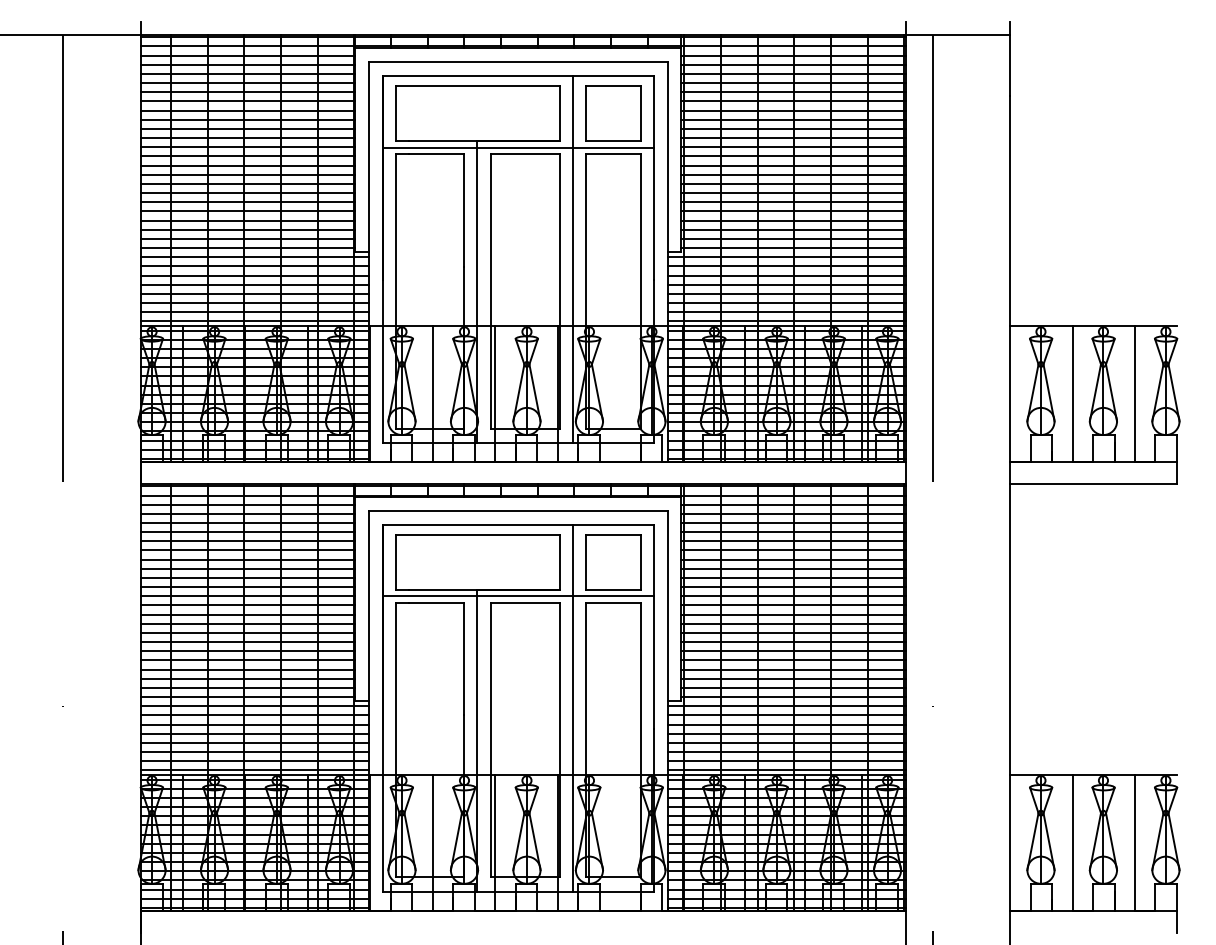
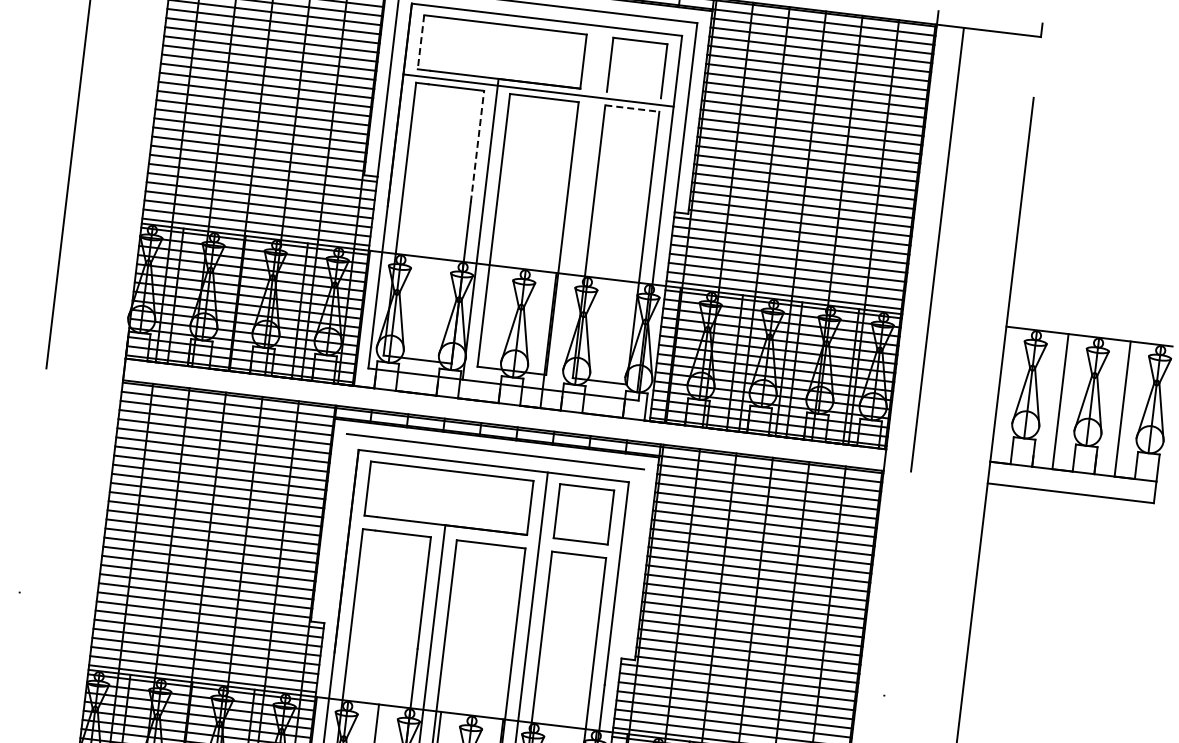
line: (1010, 65) -> (1037, 67), removed
line: (396, 114) -> (421, 43), solid -> dashed
line: (613, 140) -> (633, 94), removed
line: (613, 154) -> (632, 108), solid -> dashed
line: (464, 210) -> (477, 146), solid -> dashed
line: (572, 259) -> (579, 208), removed
line: (432, 394) -> (423, 325), removed
line: (495, 394) -> (486, 333), removed
line: (518, 596) -> (485, 537), removed
line: (369, 605) -> (336, 528), removed
line: (667, 605) -> (632, 563), removed

